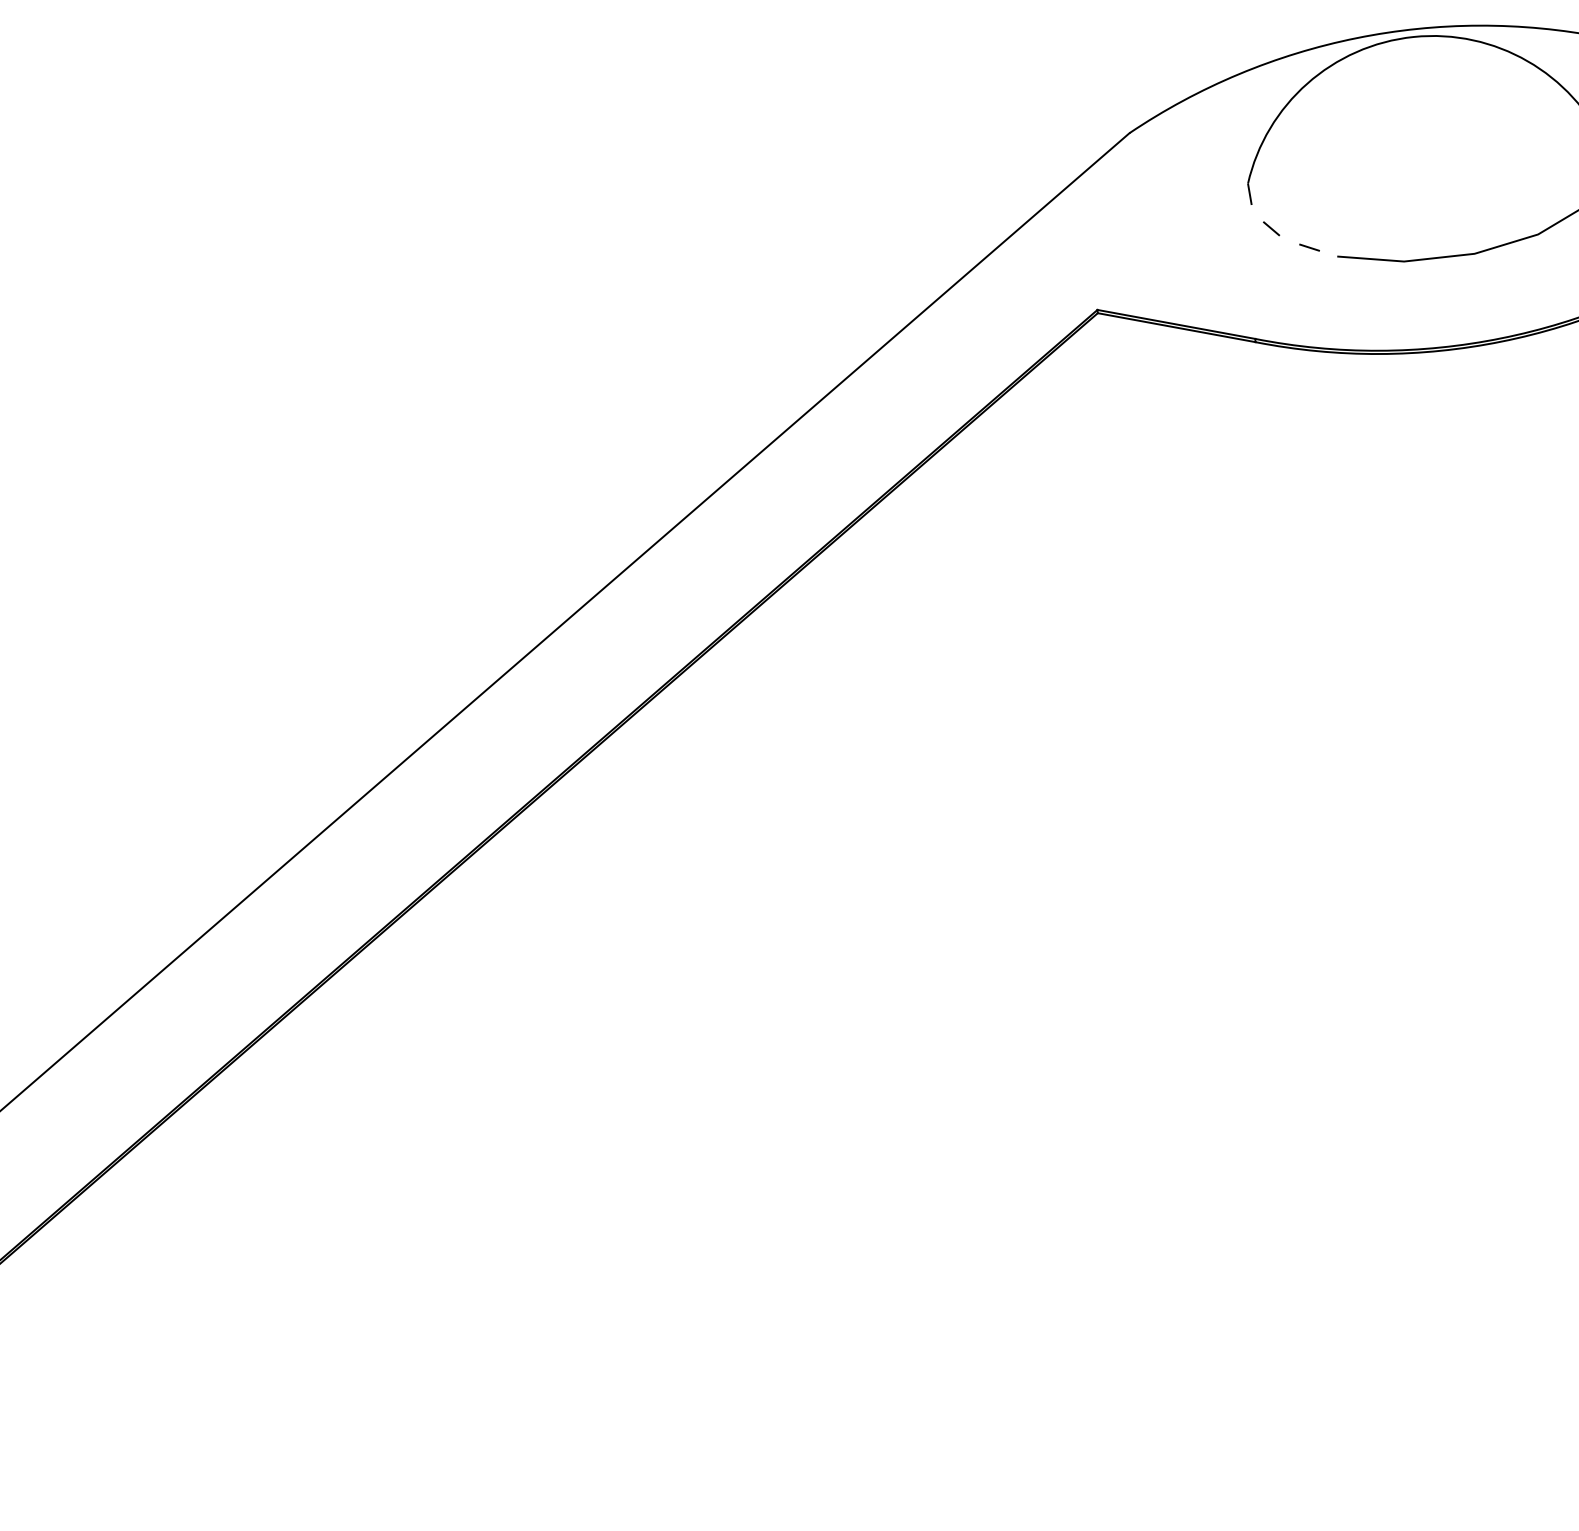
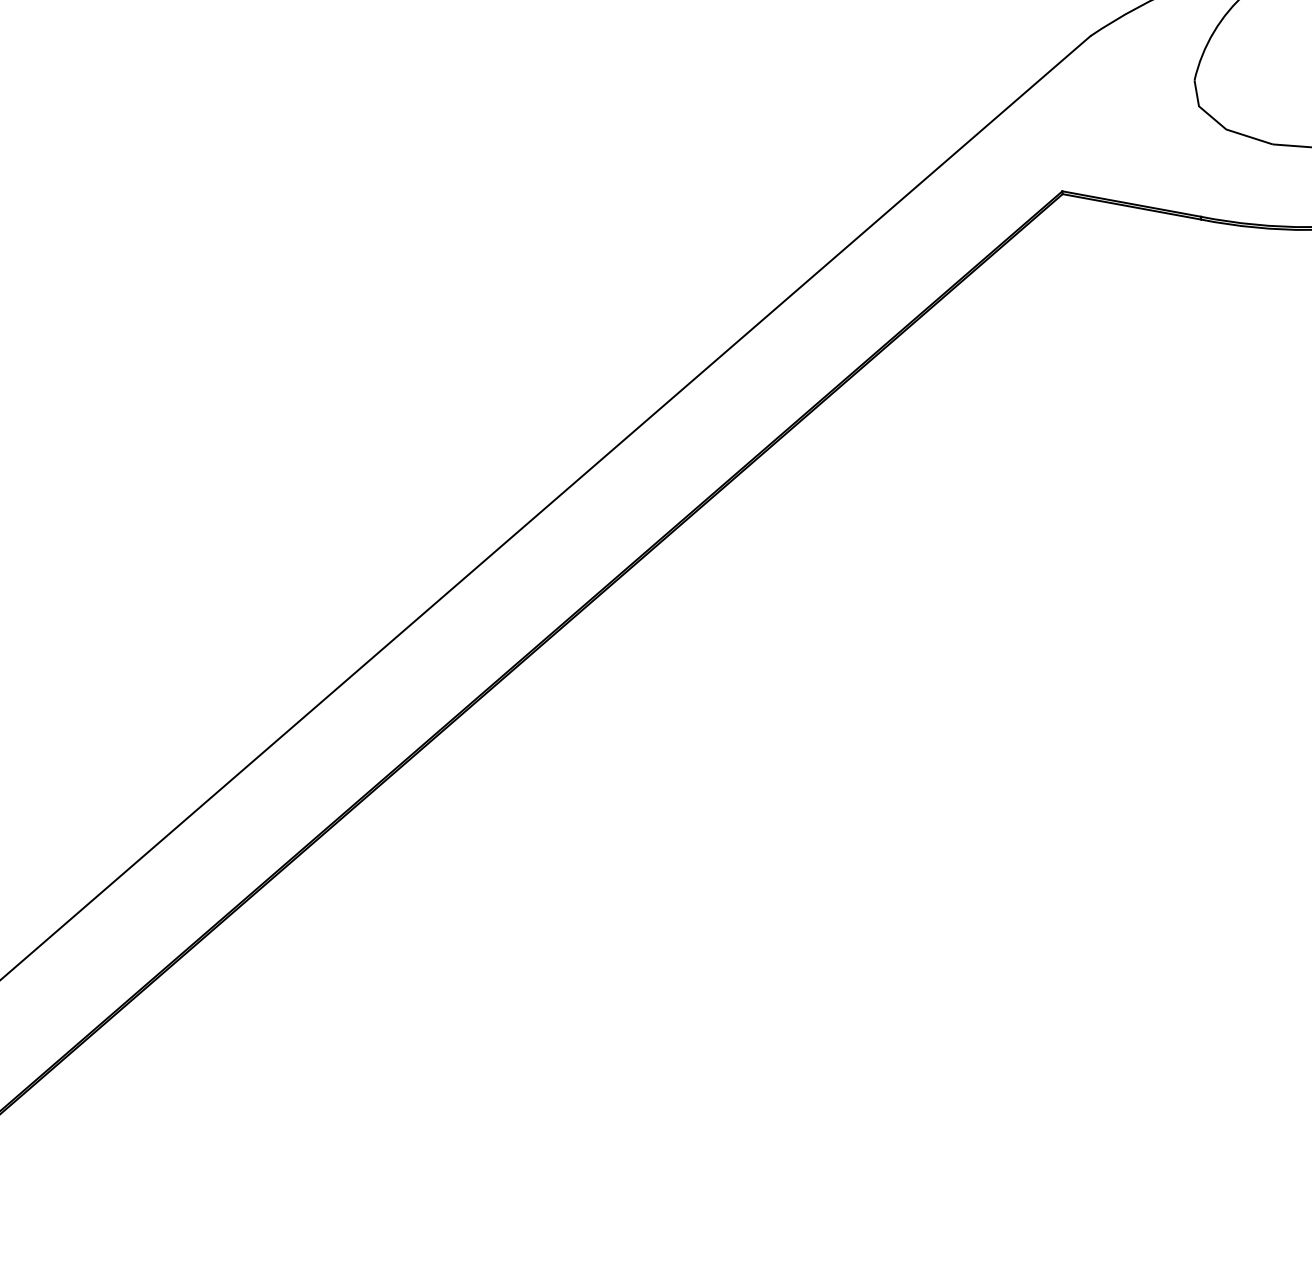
line: (1278, 235) -> (1221, 125), dashed -> solid

